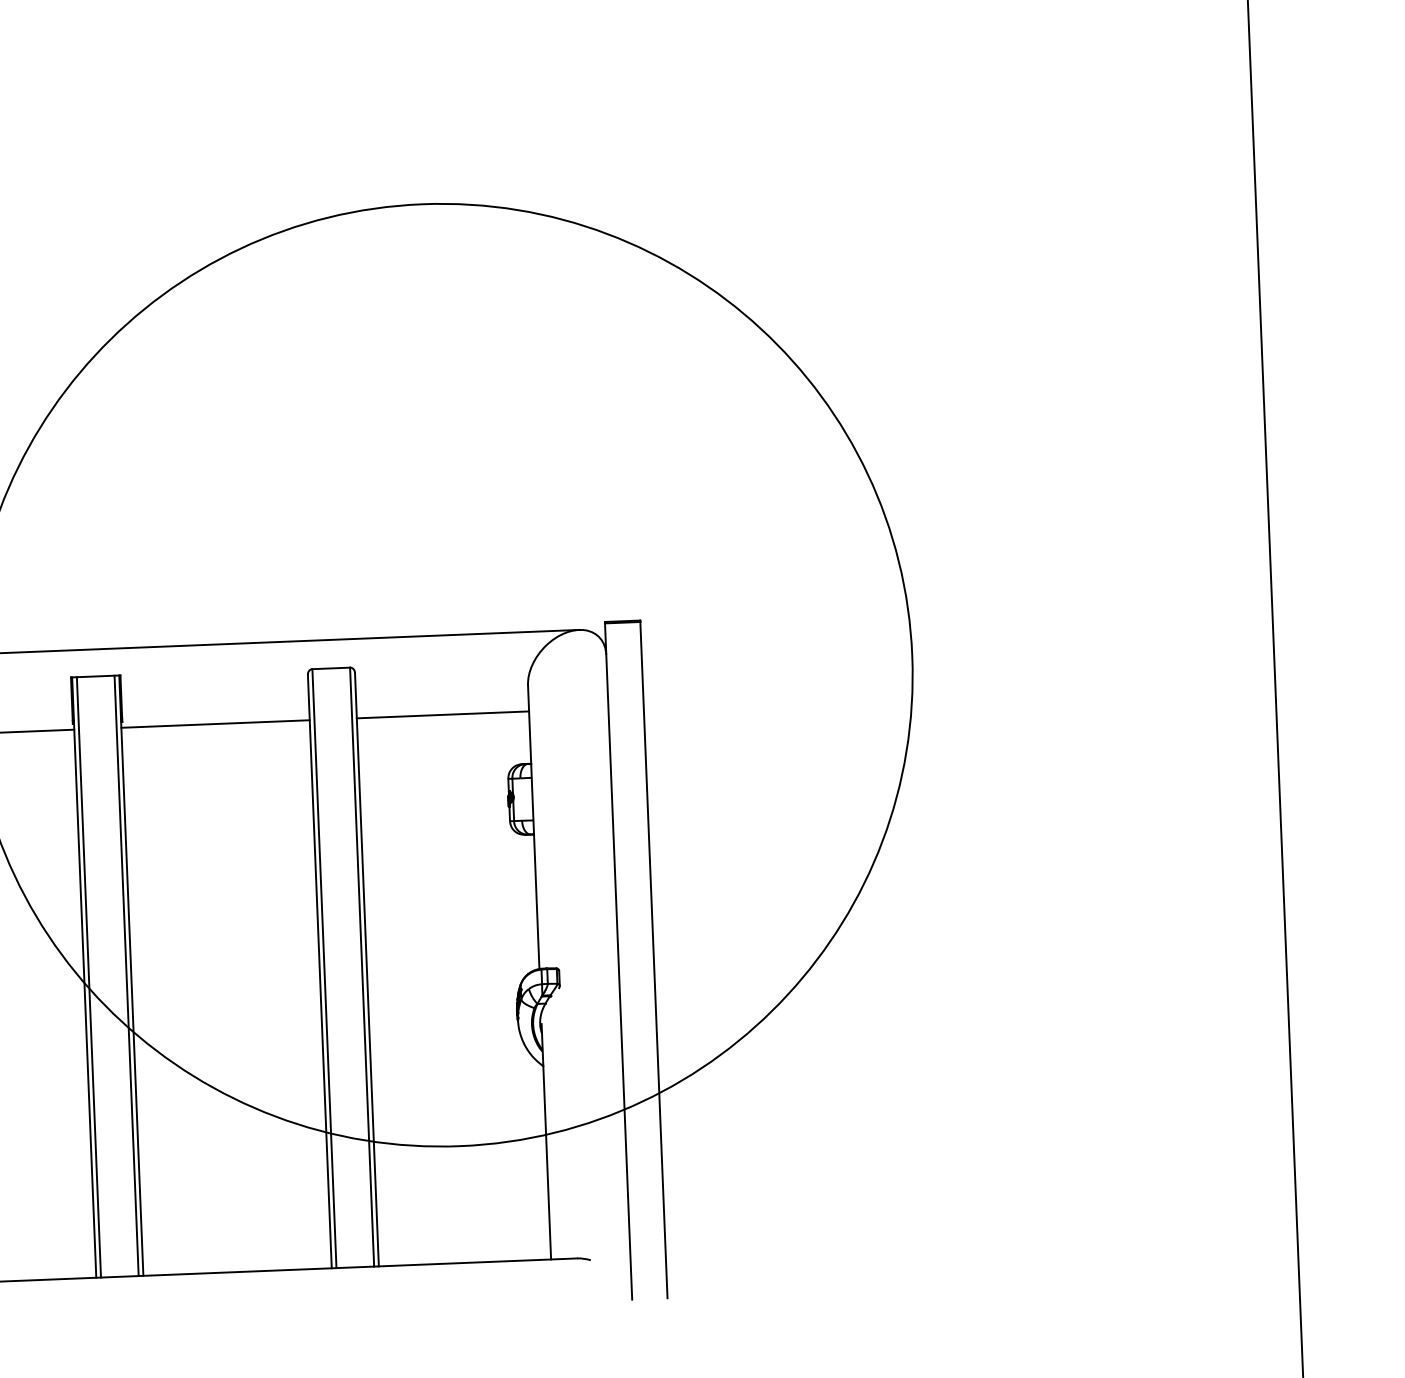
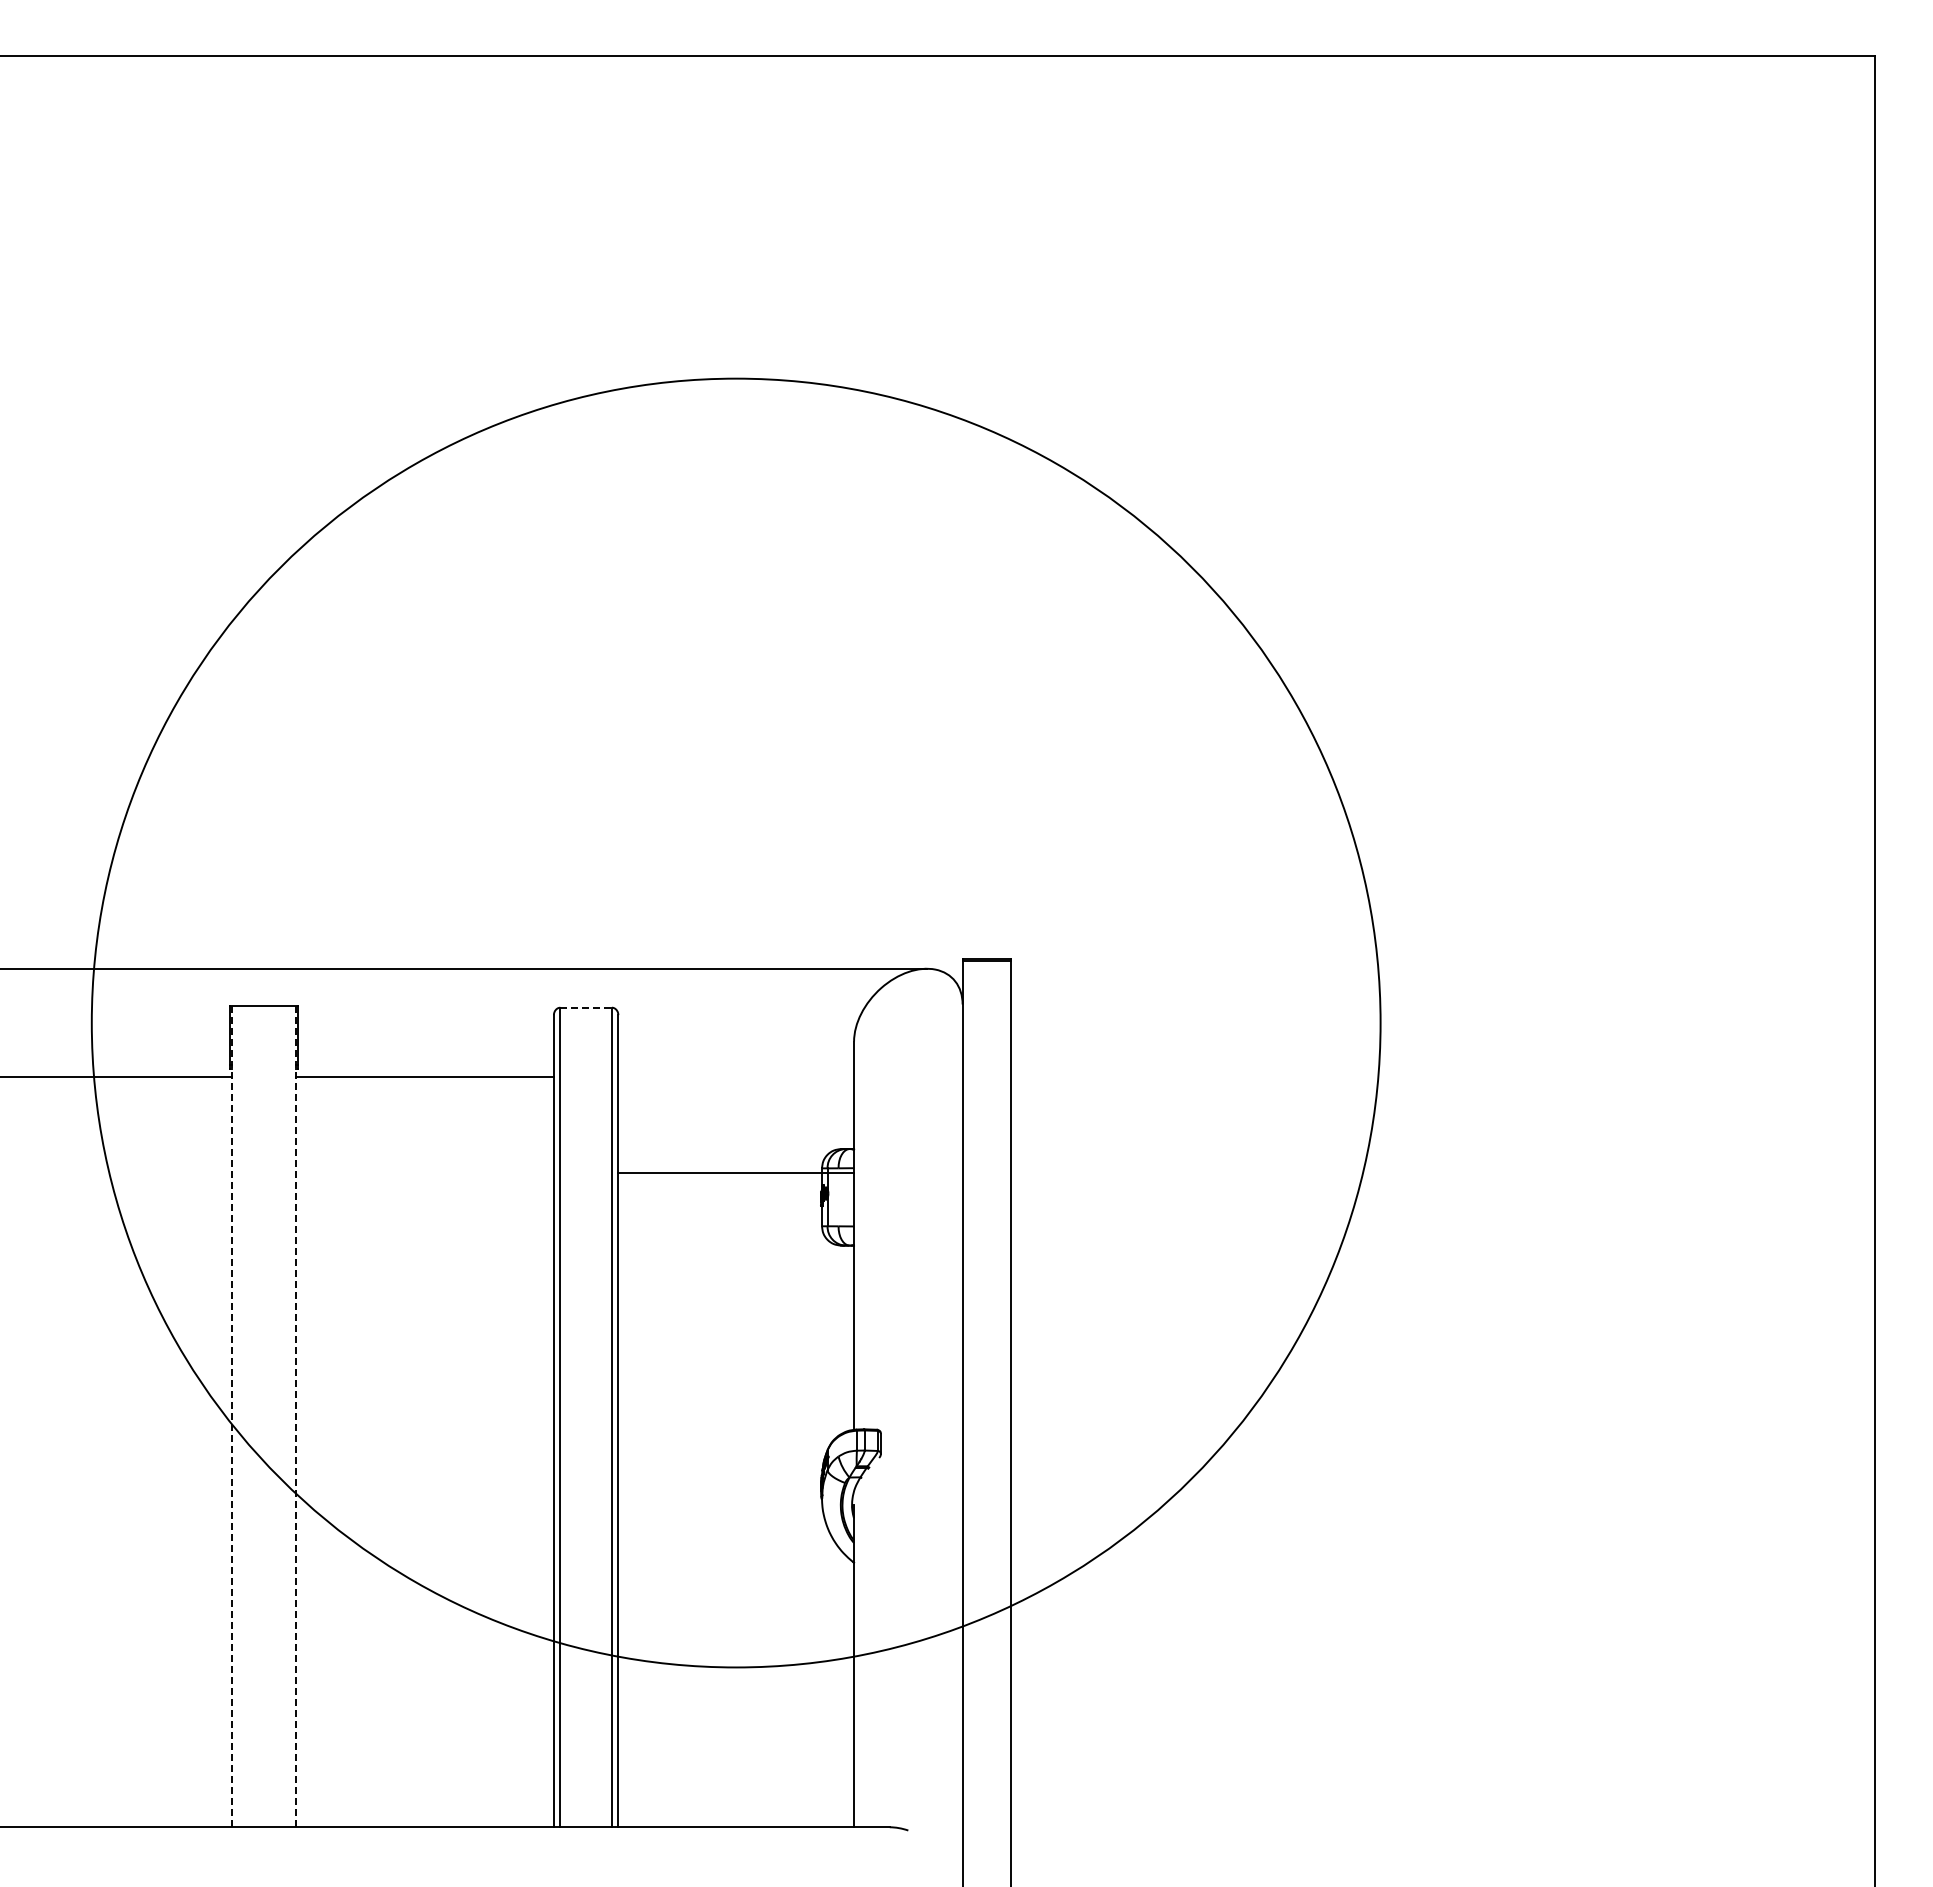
line: (331, 668) -> (586, 1007), solid -> dashed
line: (443, 714) -> (736, 1173), moved
line: (126, 975) -> (289, 1416), removed
line: (131, 975) -> (296, 1416), solid -> dashed
line: (84, 977) -> (231, 1416), solid -> dashed
line: (89, 977) -> (238, 1416), removed

